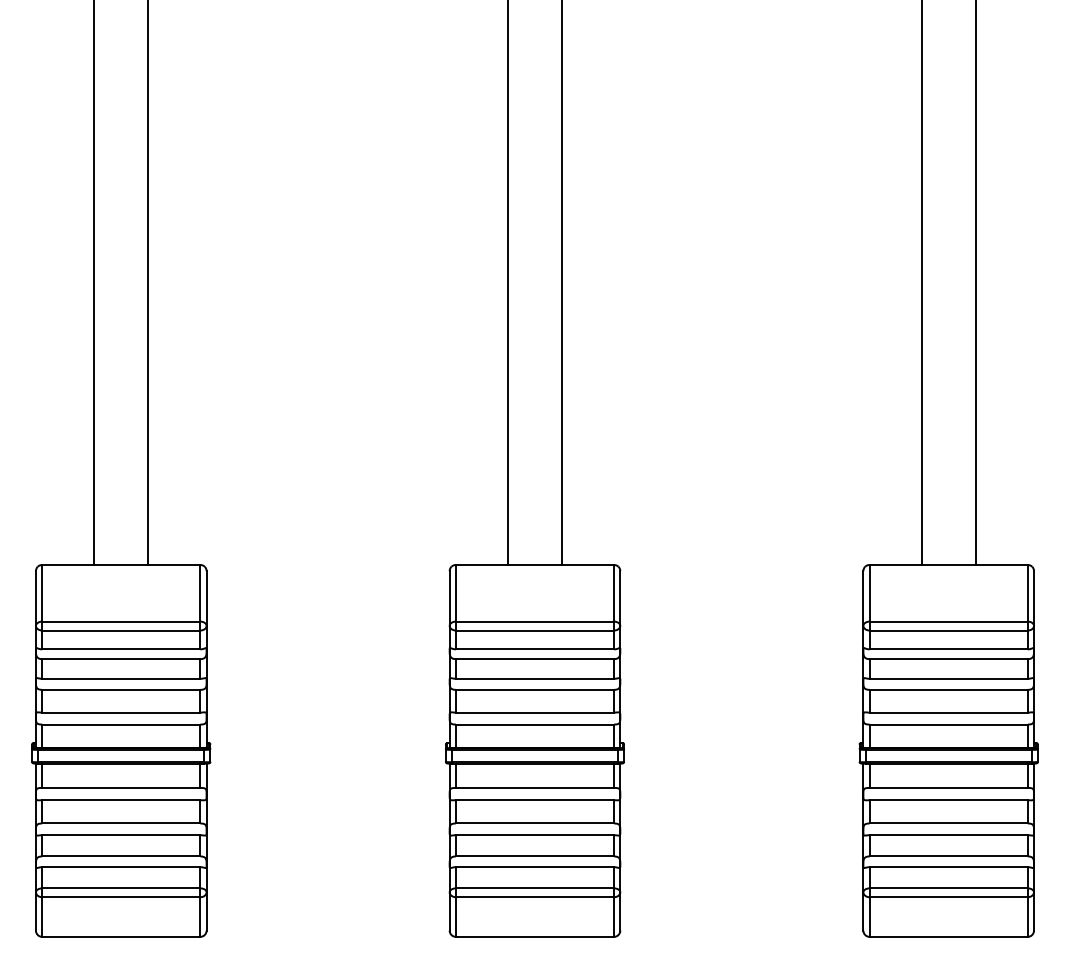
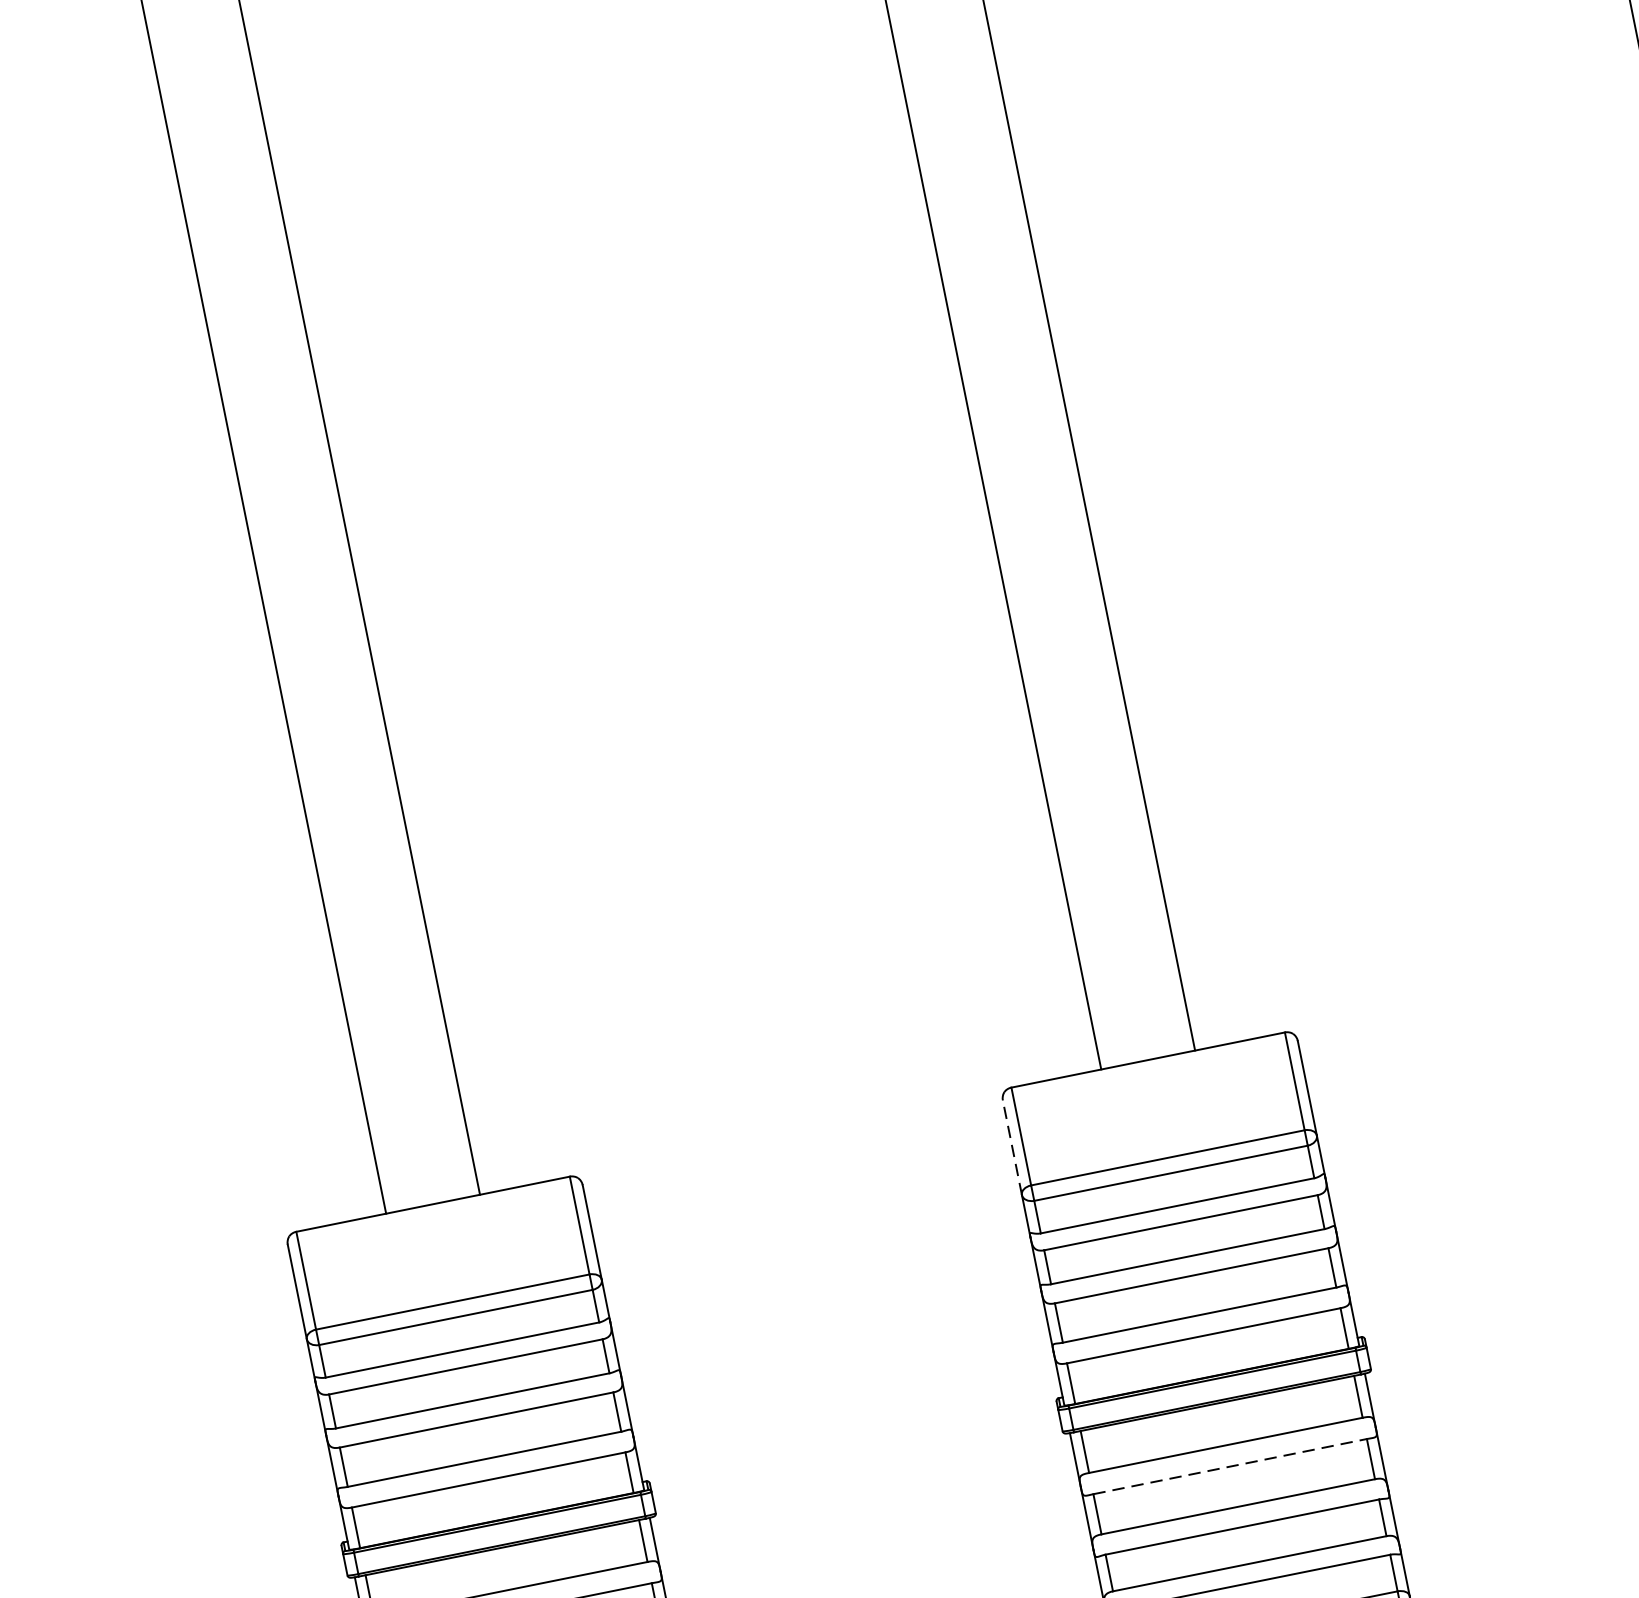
line: (449, 598) -> (1012, 1147), solid -> dashed
line: (535, 800) -> (1231, 1466), solid -> dashed

